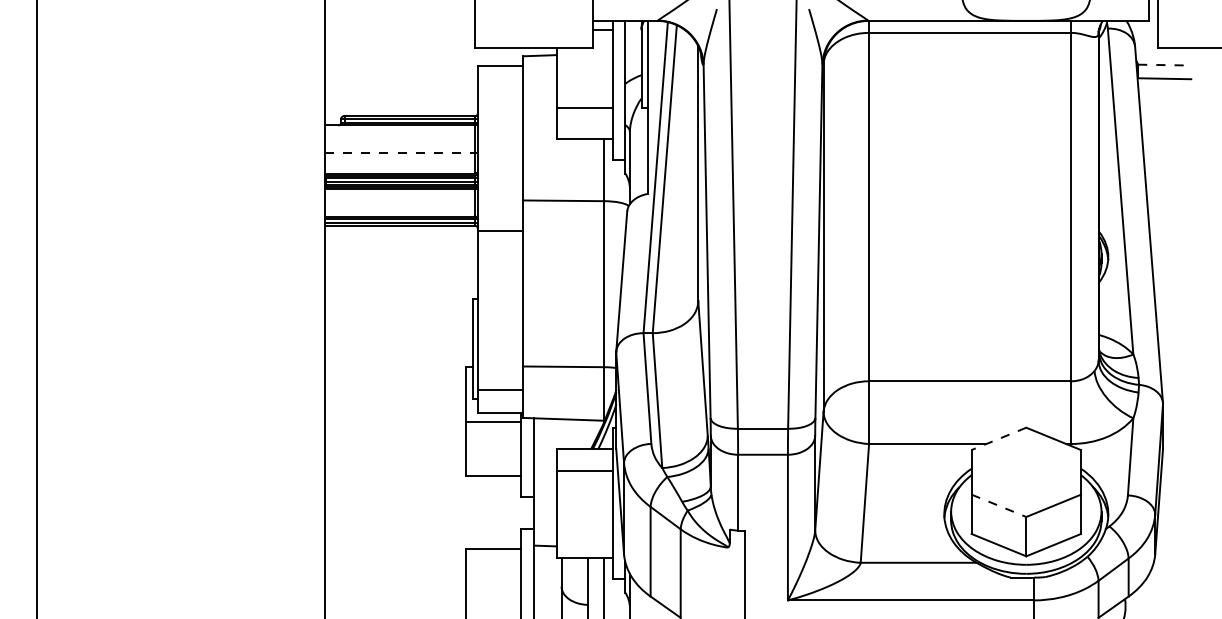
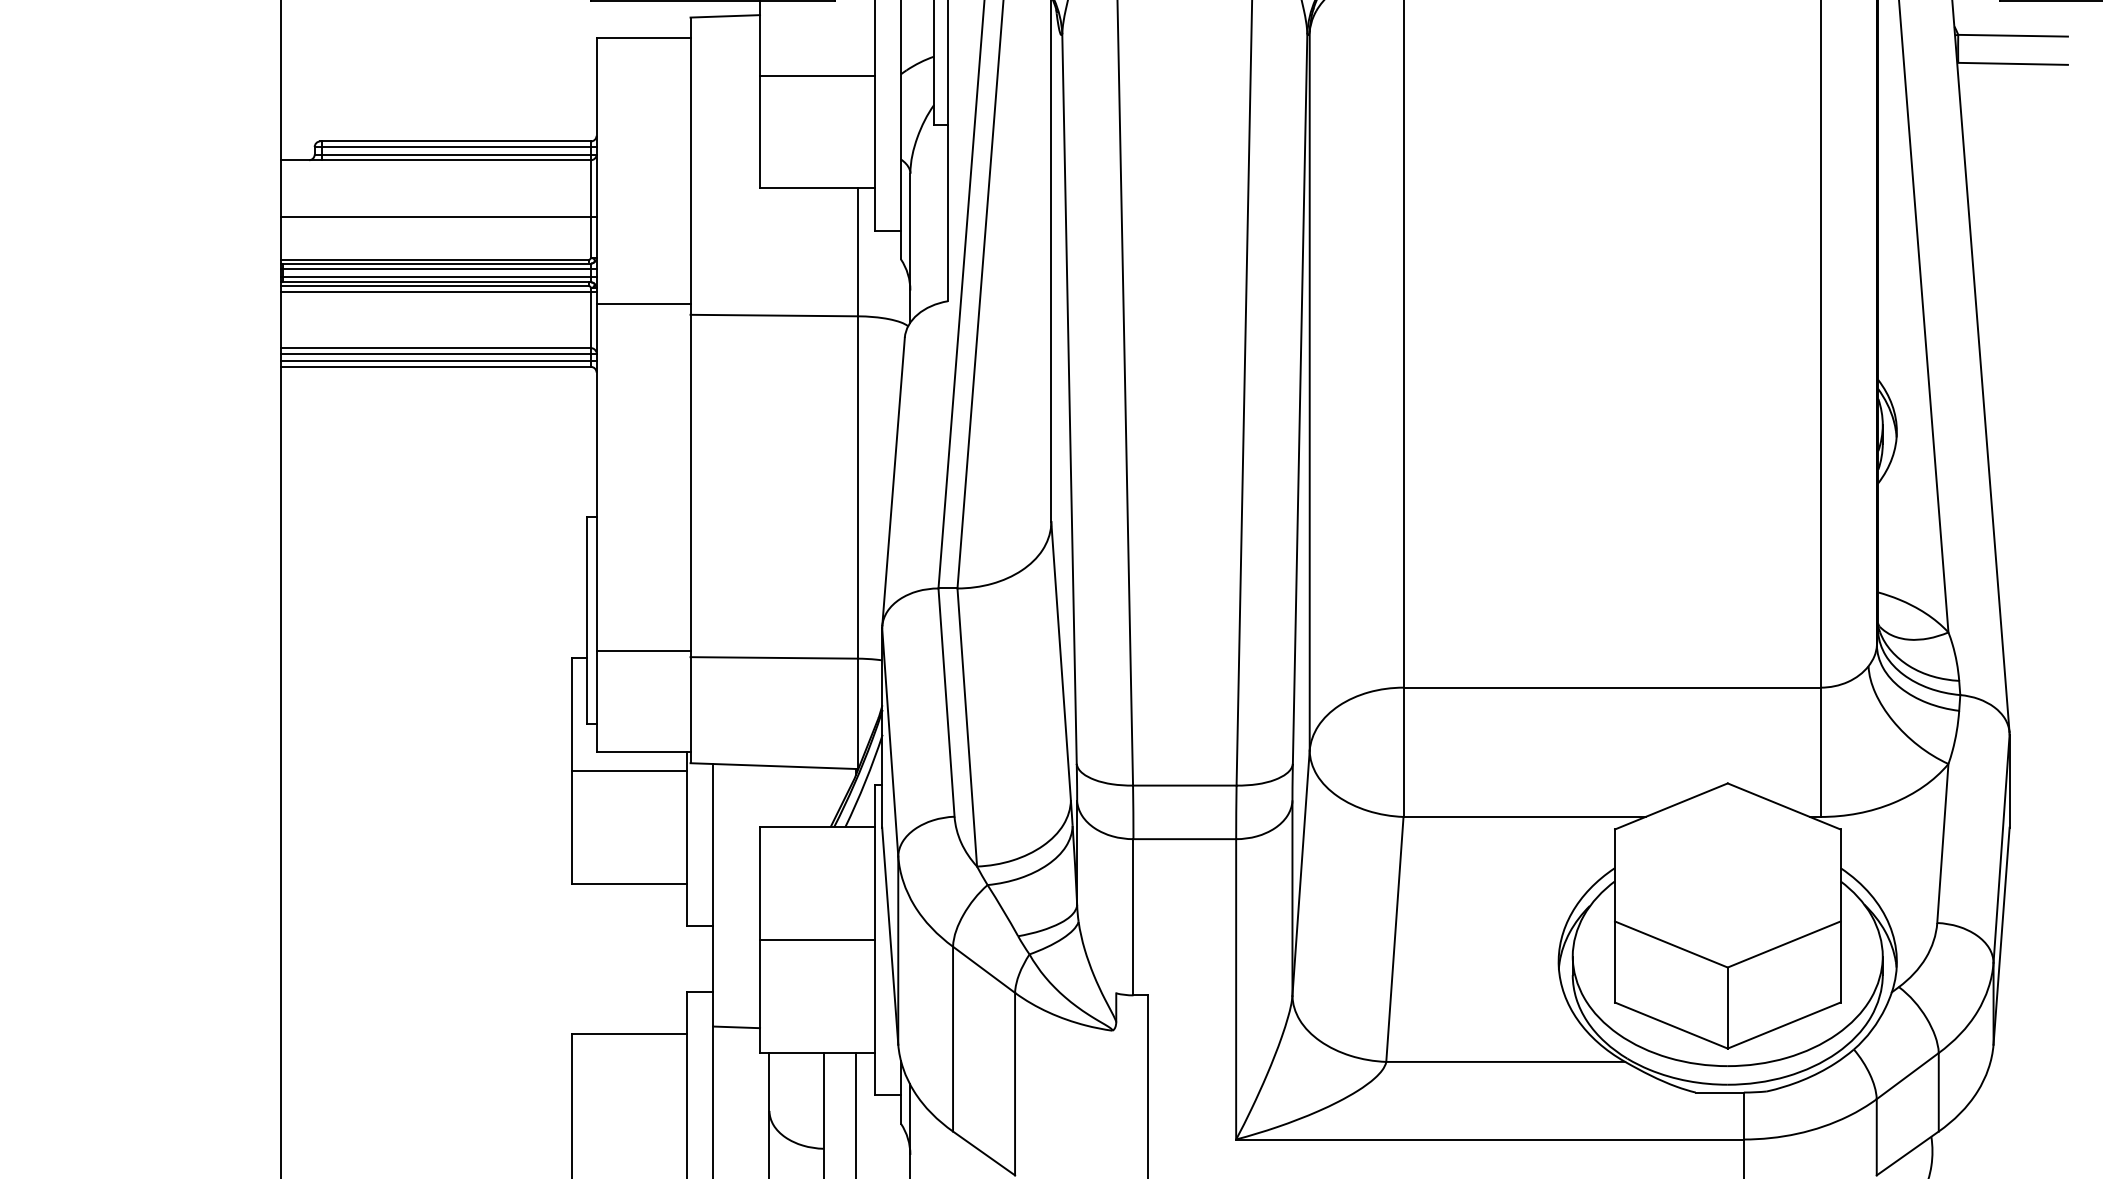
line: (1164, 65) -> (2012, 36), dashed -> solid
line: (584, 108) -> (816, 75), moved
line: (401, 152) -> (439, 215), dashed -> solid
line: (500, 231) -> (643, 304), moved
line: (500, 390) -> (643, 651), moved
line: (998, 438) -> (1670, 805), dashed -> solid
line: (584, 470) -> (816, 939), moved
line: (998, 505) -> (1670, 943), dashed -> solid

